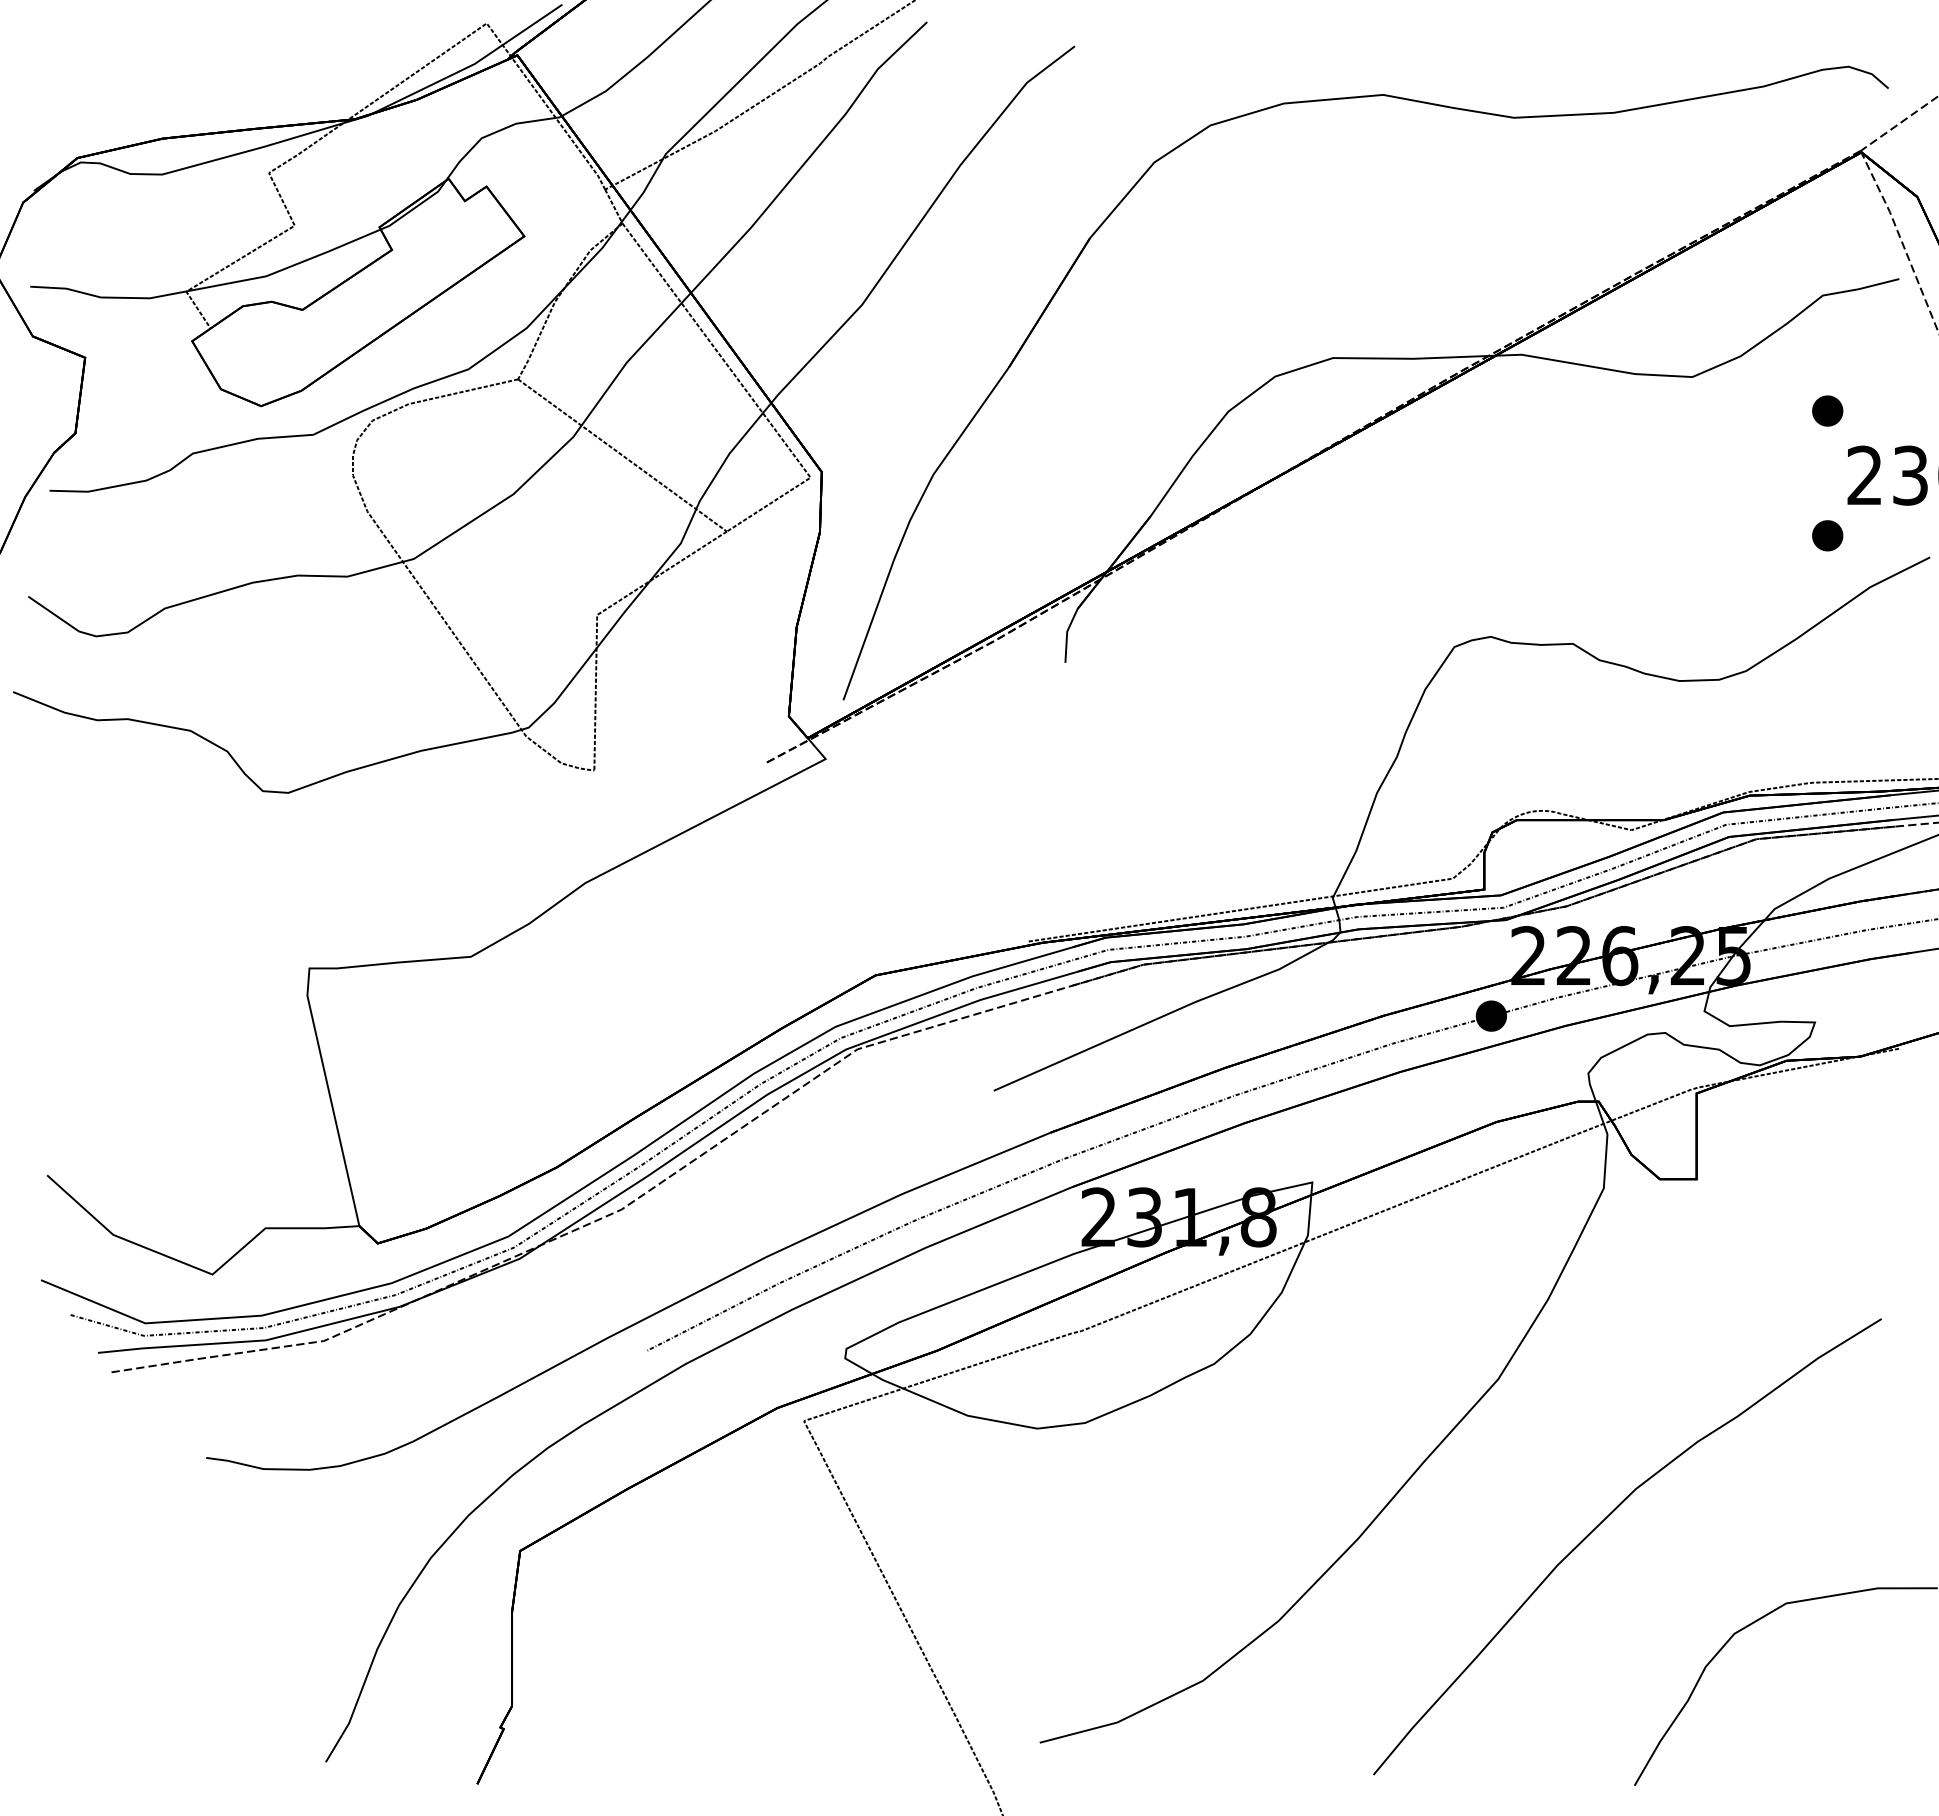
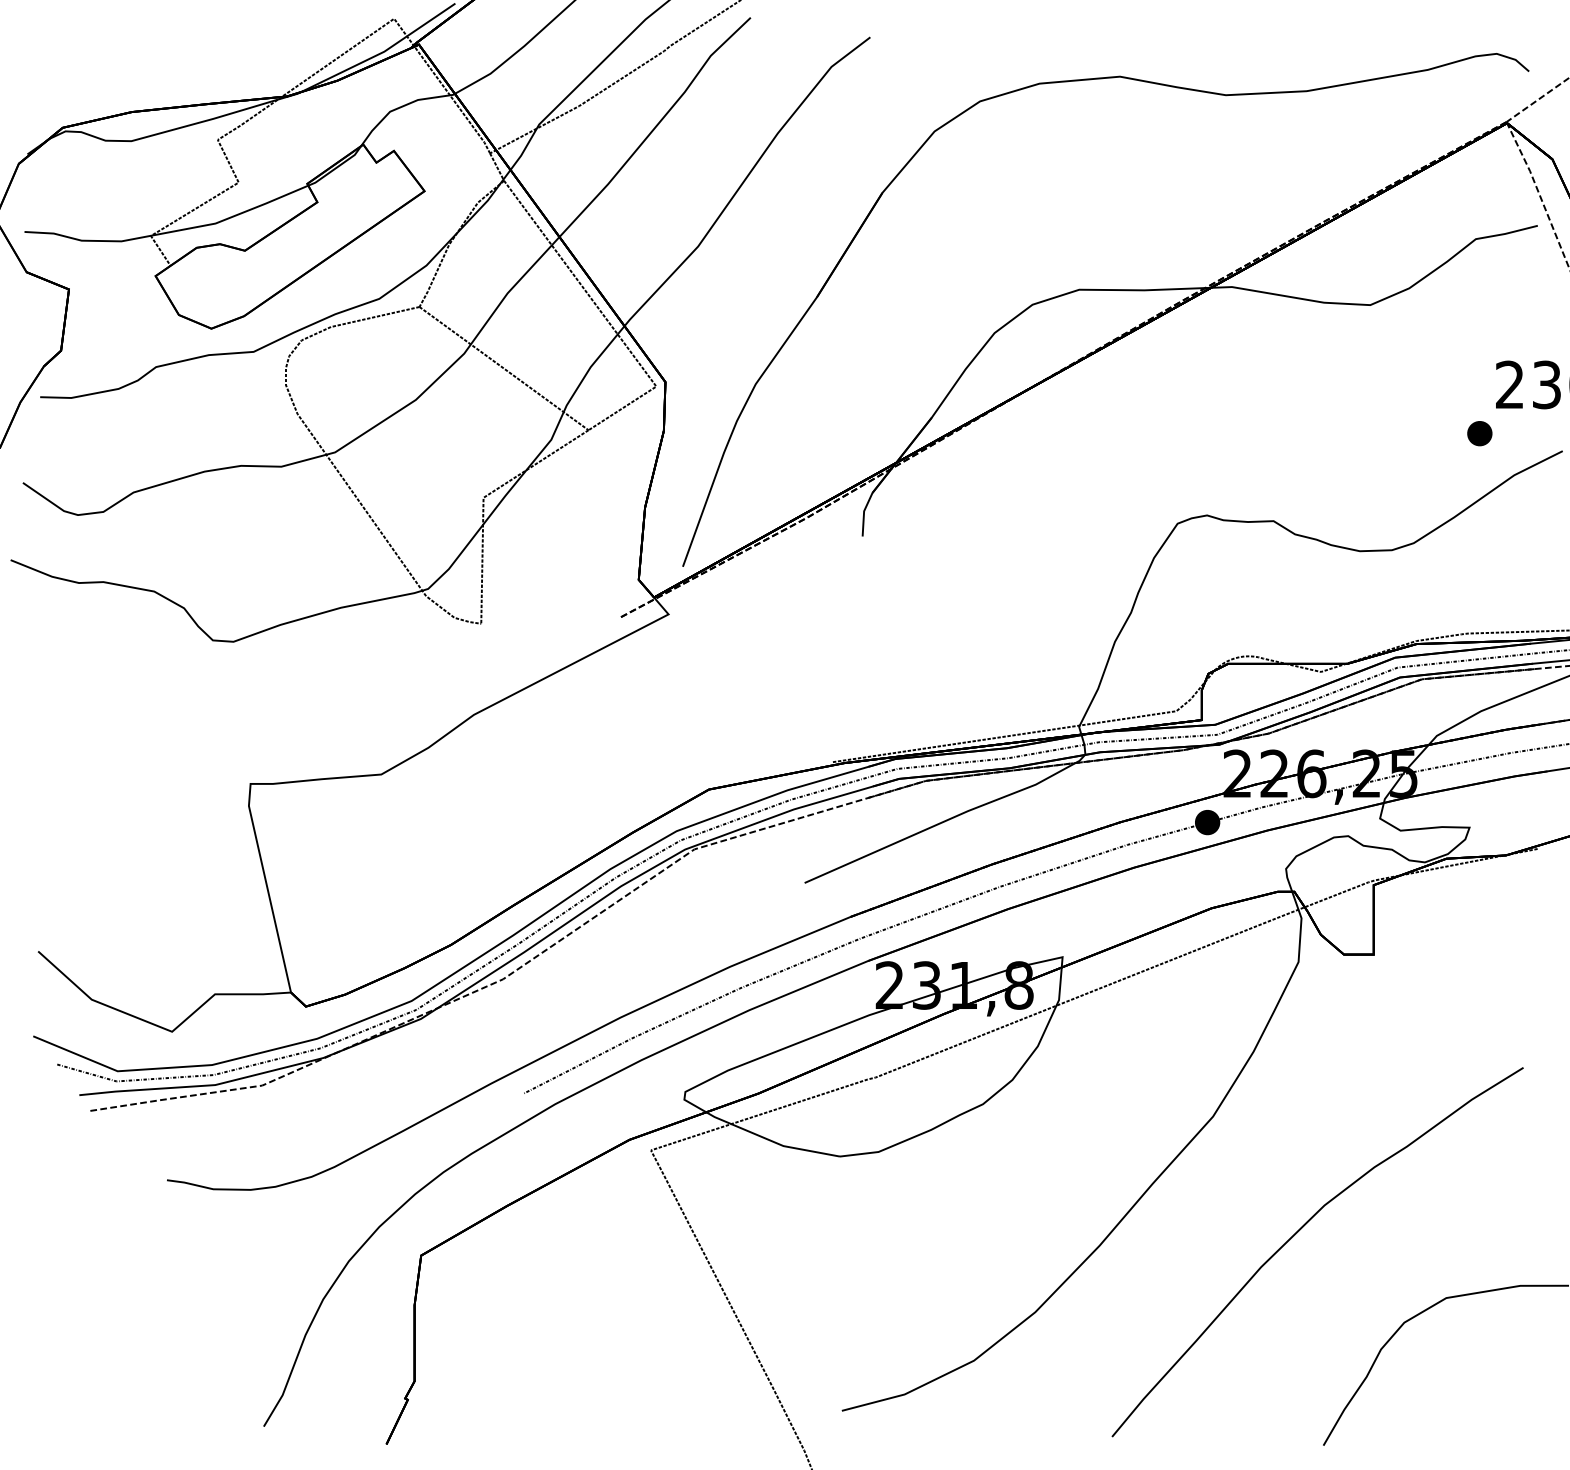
part: (1827, 410) -> (1479, 332), removed

